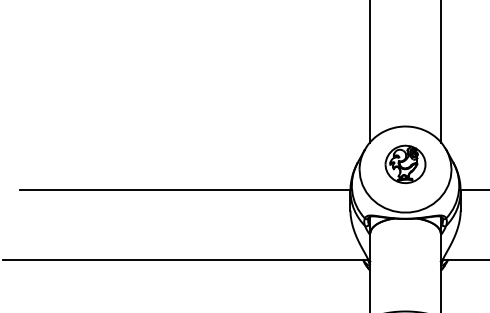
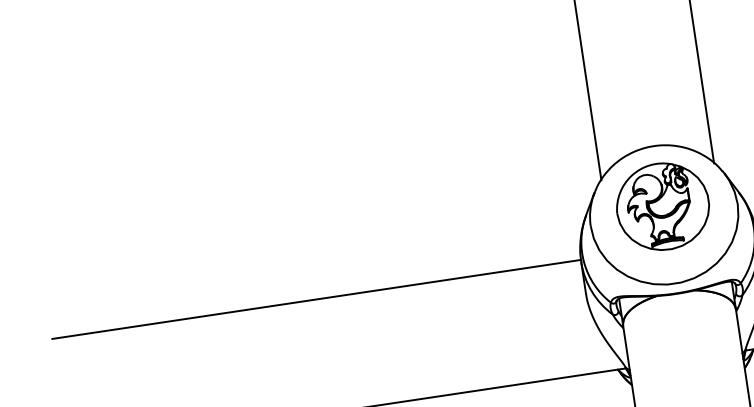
part: (405, 164) -> (662, 206), size x1.43

